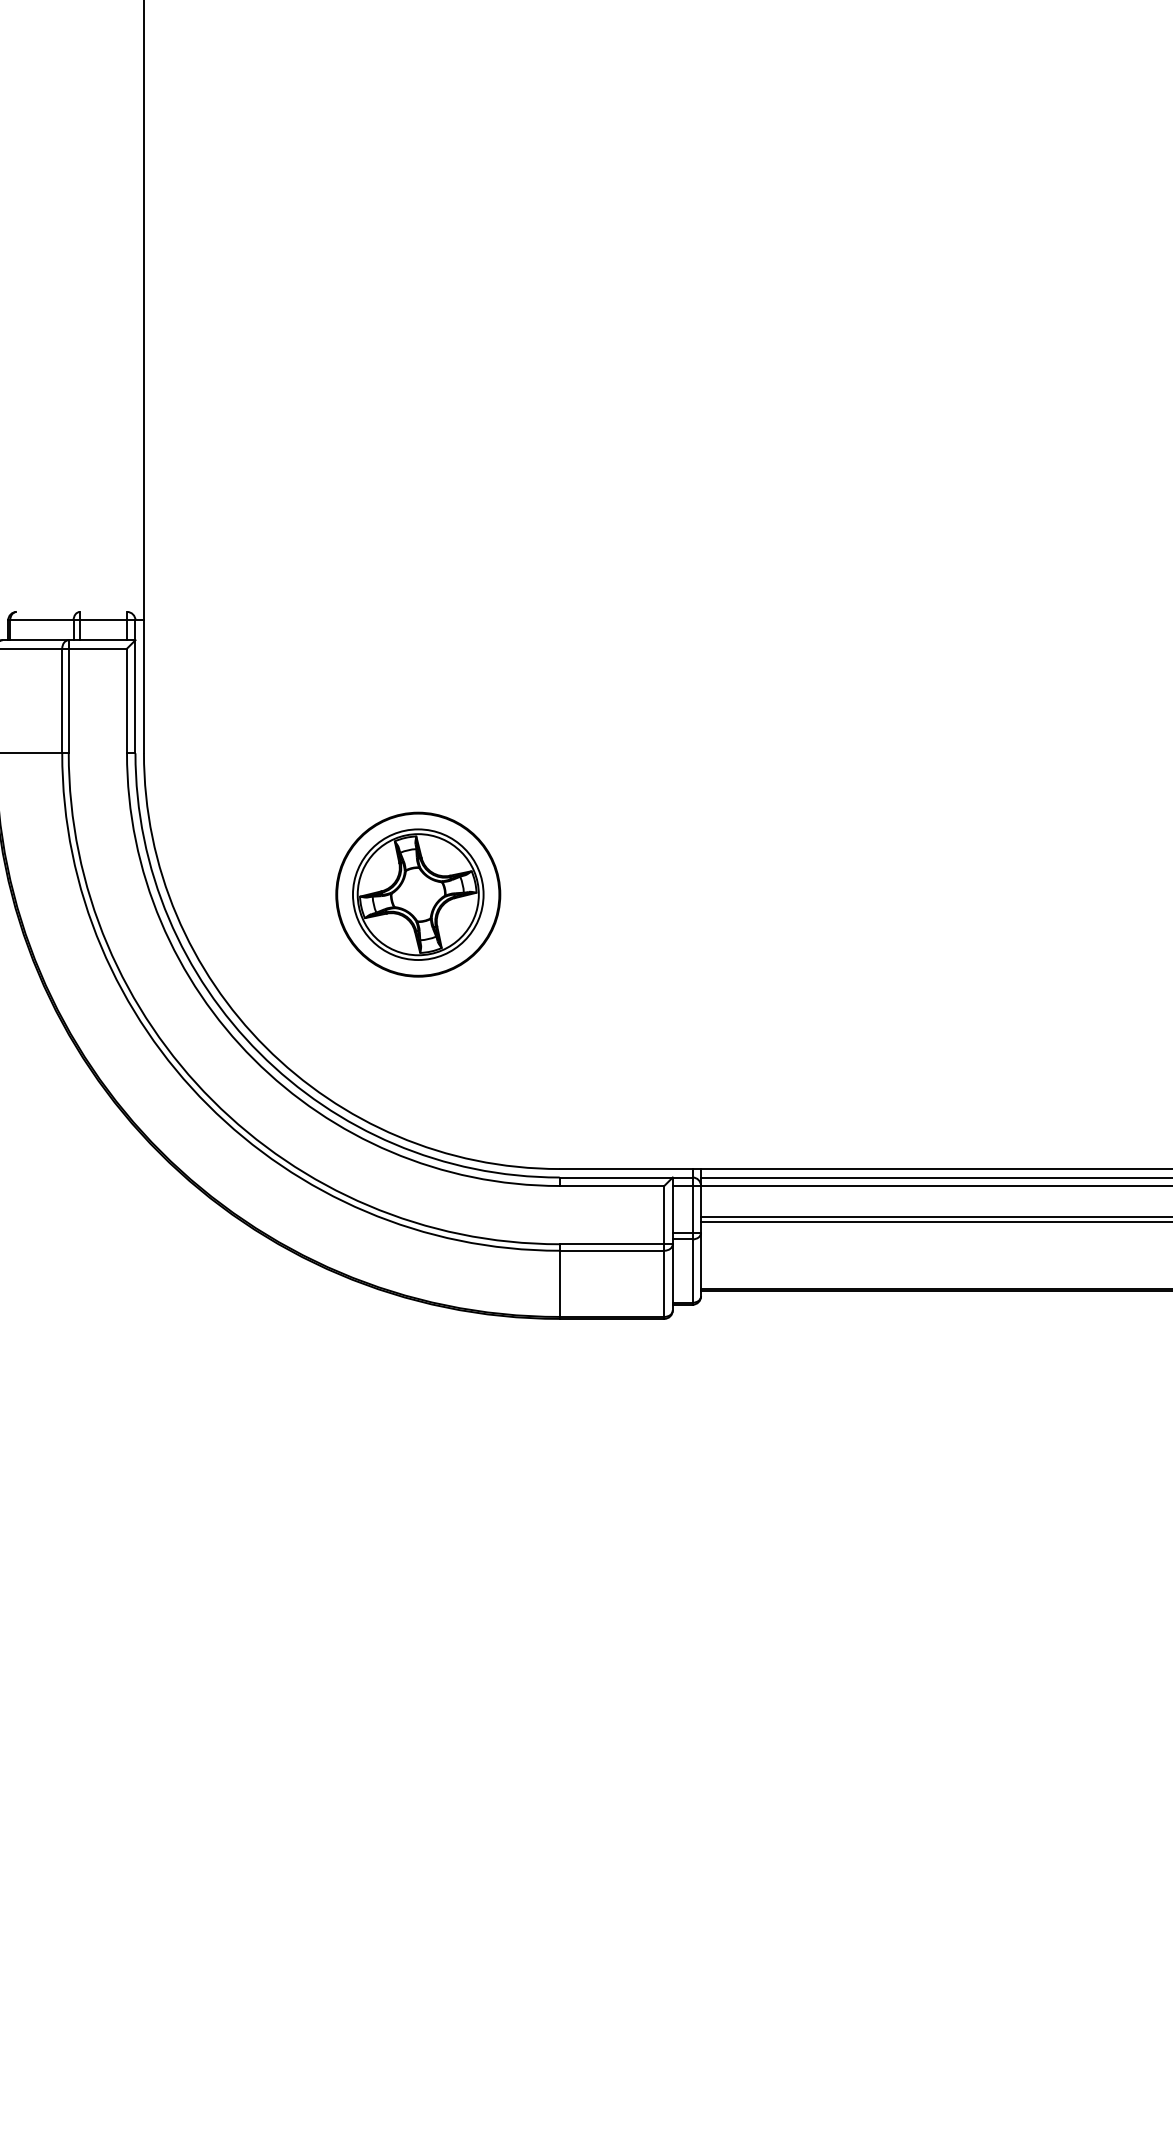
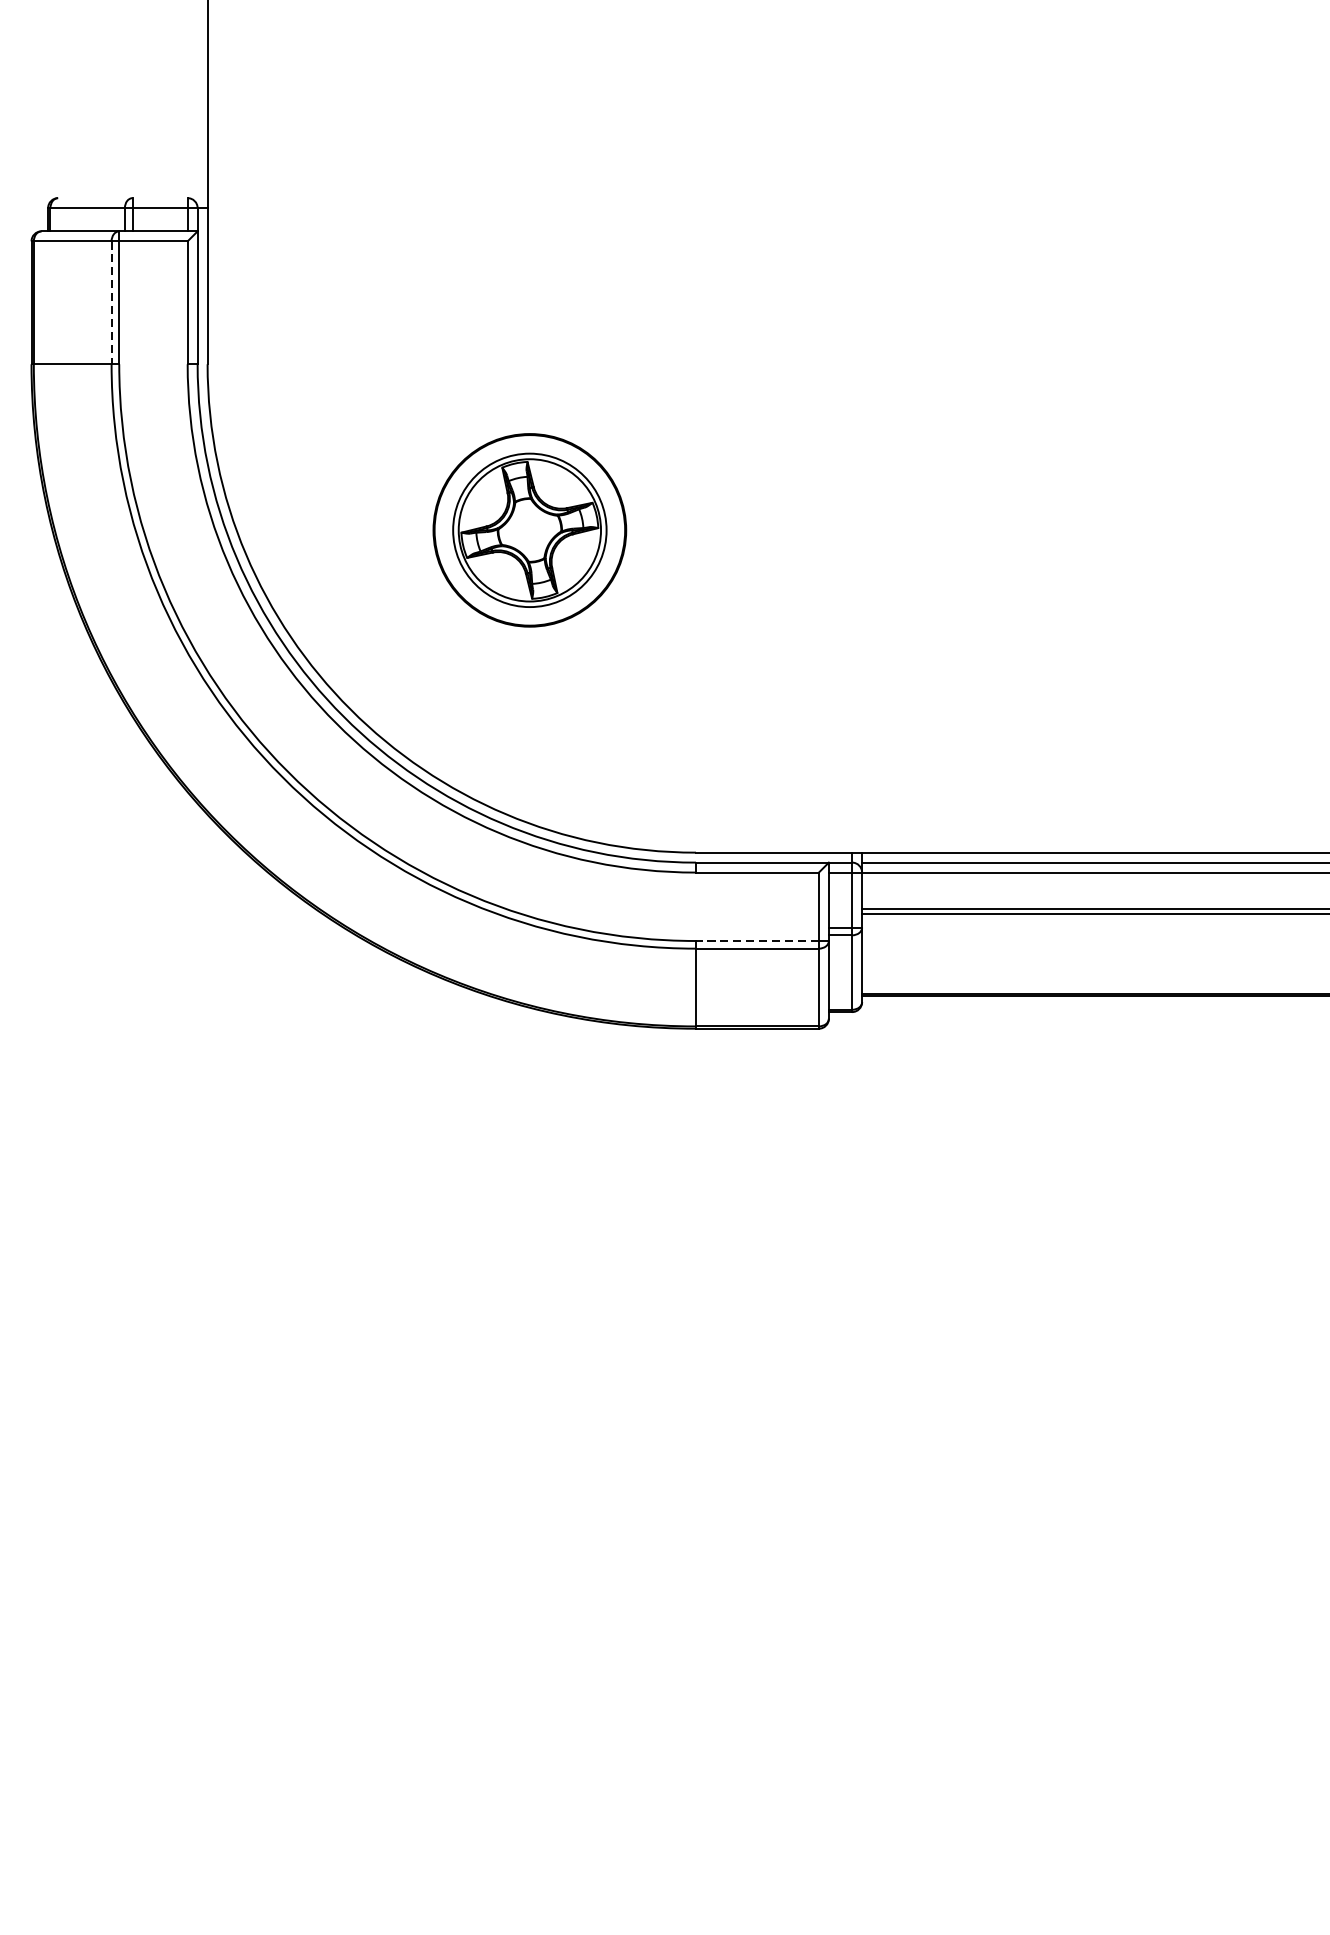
line: (62, 701) -> (111, 303), solid -> dashed
line: (611, 1244) -> (756, 941), solid -> dashed

